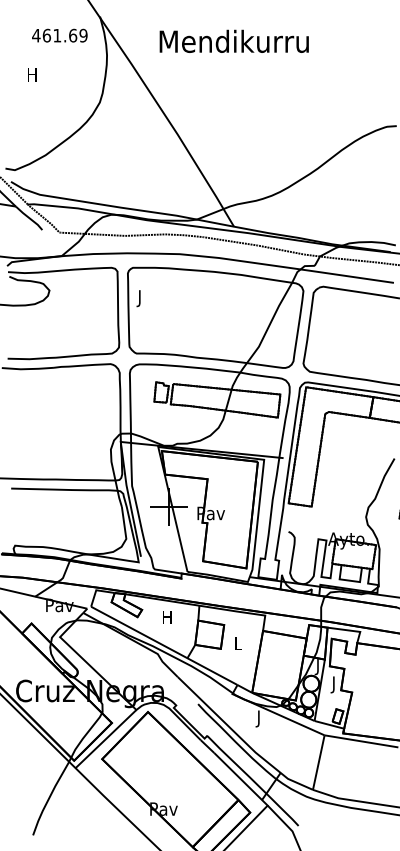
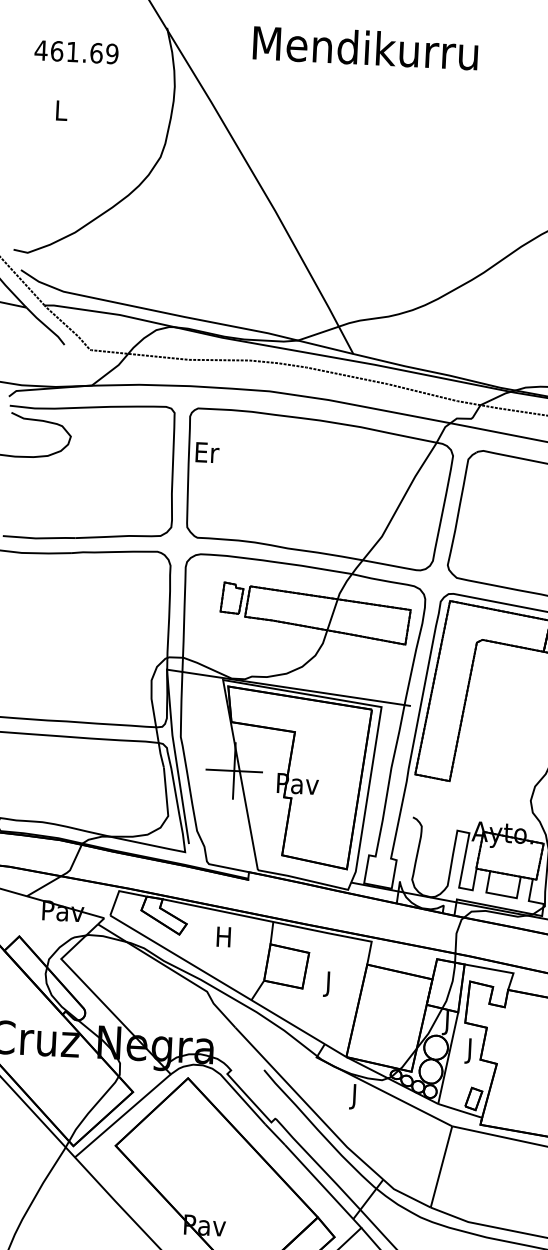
text: (59, 35) -> (76, 51), moved
text: (233, 40) -> (364, 46), moved
text: (32, 74) -> (61, 110), H -> L
text: (140, 298) -> (207, 455), J -> Er
text: (237, 644) -> (327, 983), L -> J

